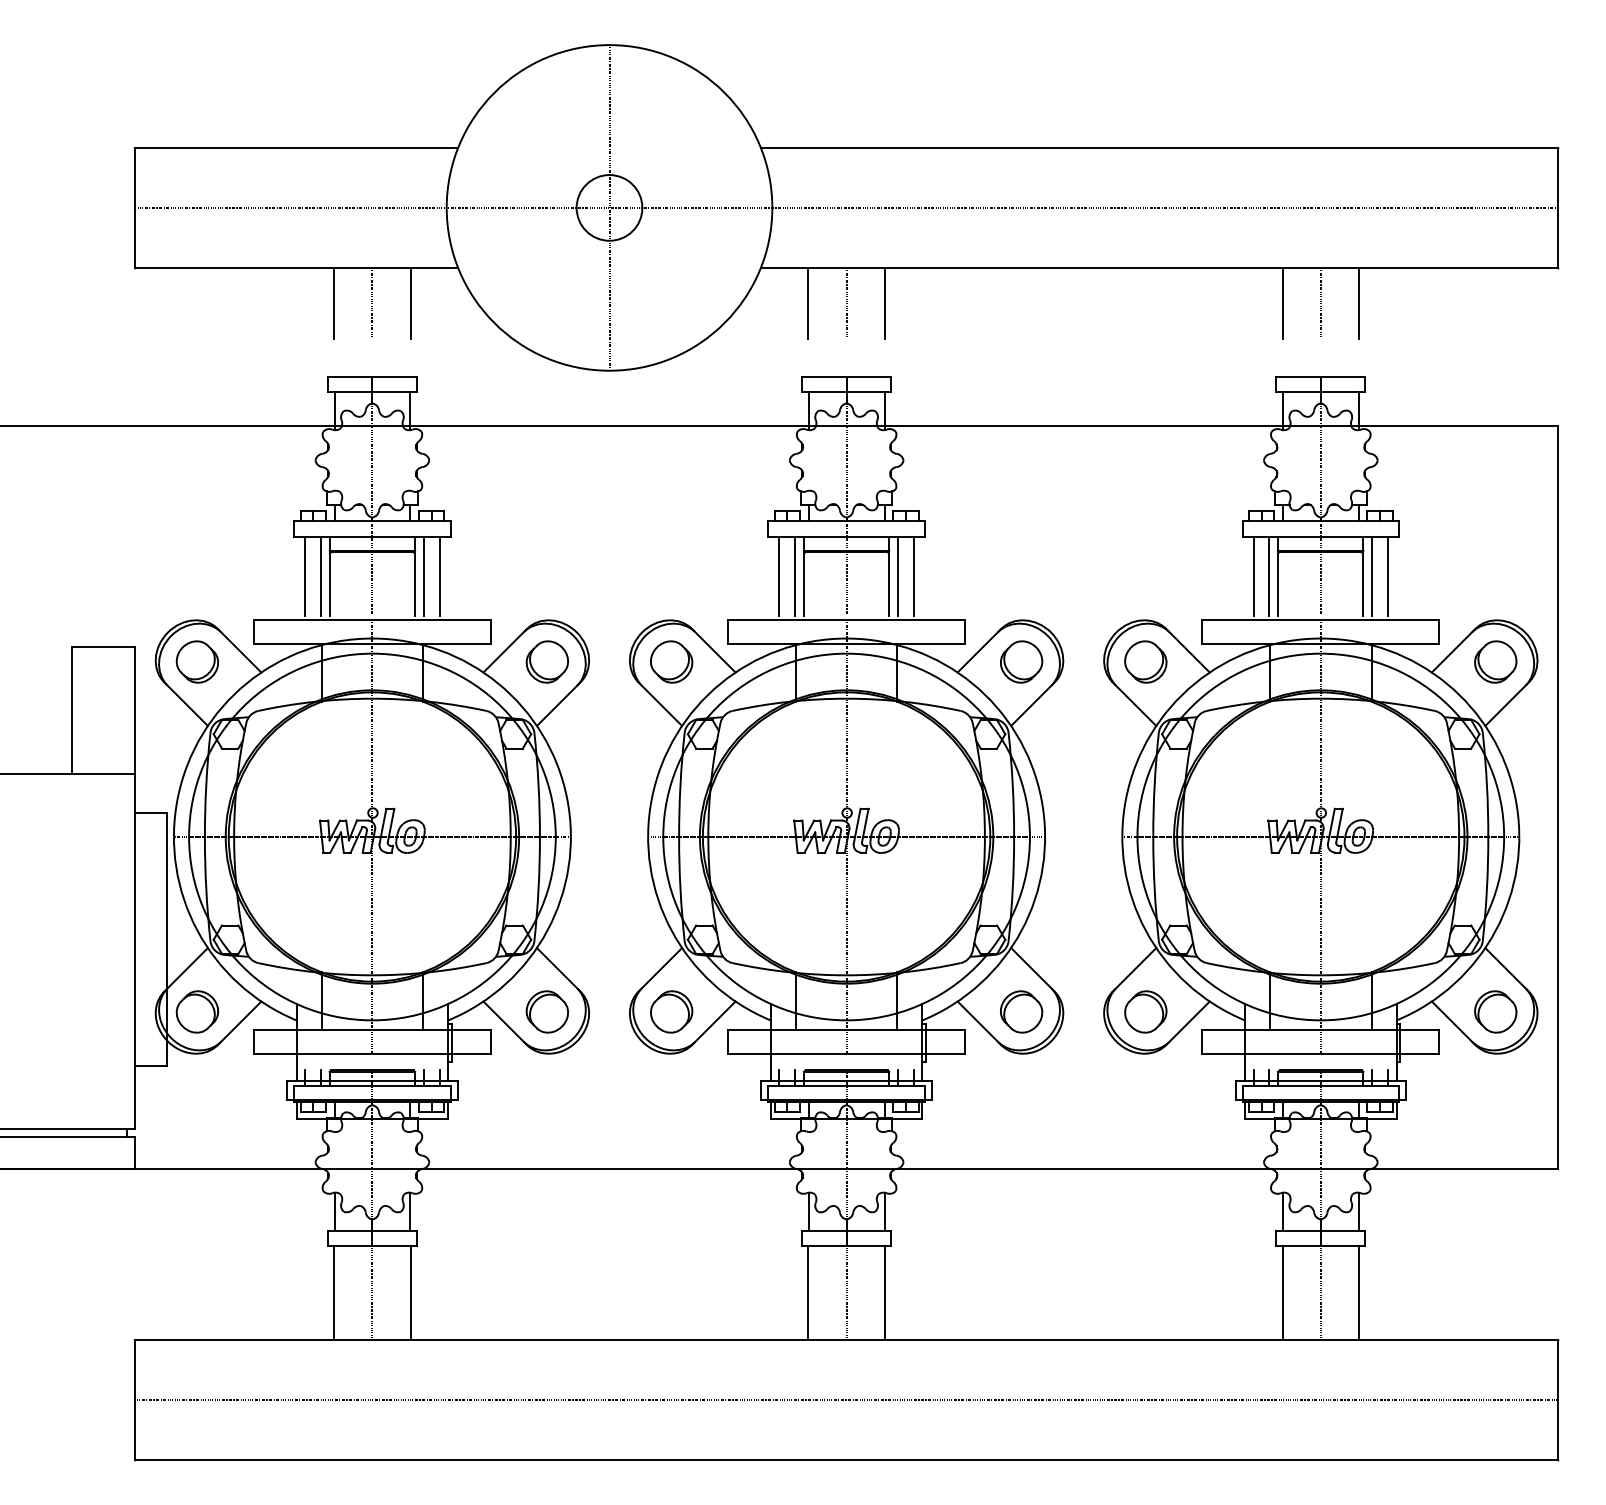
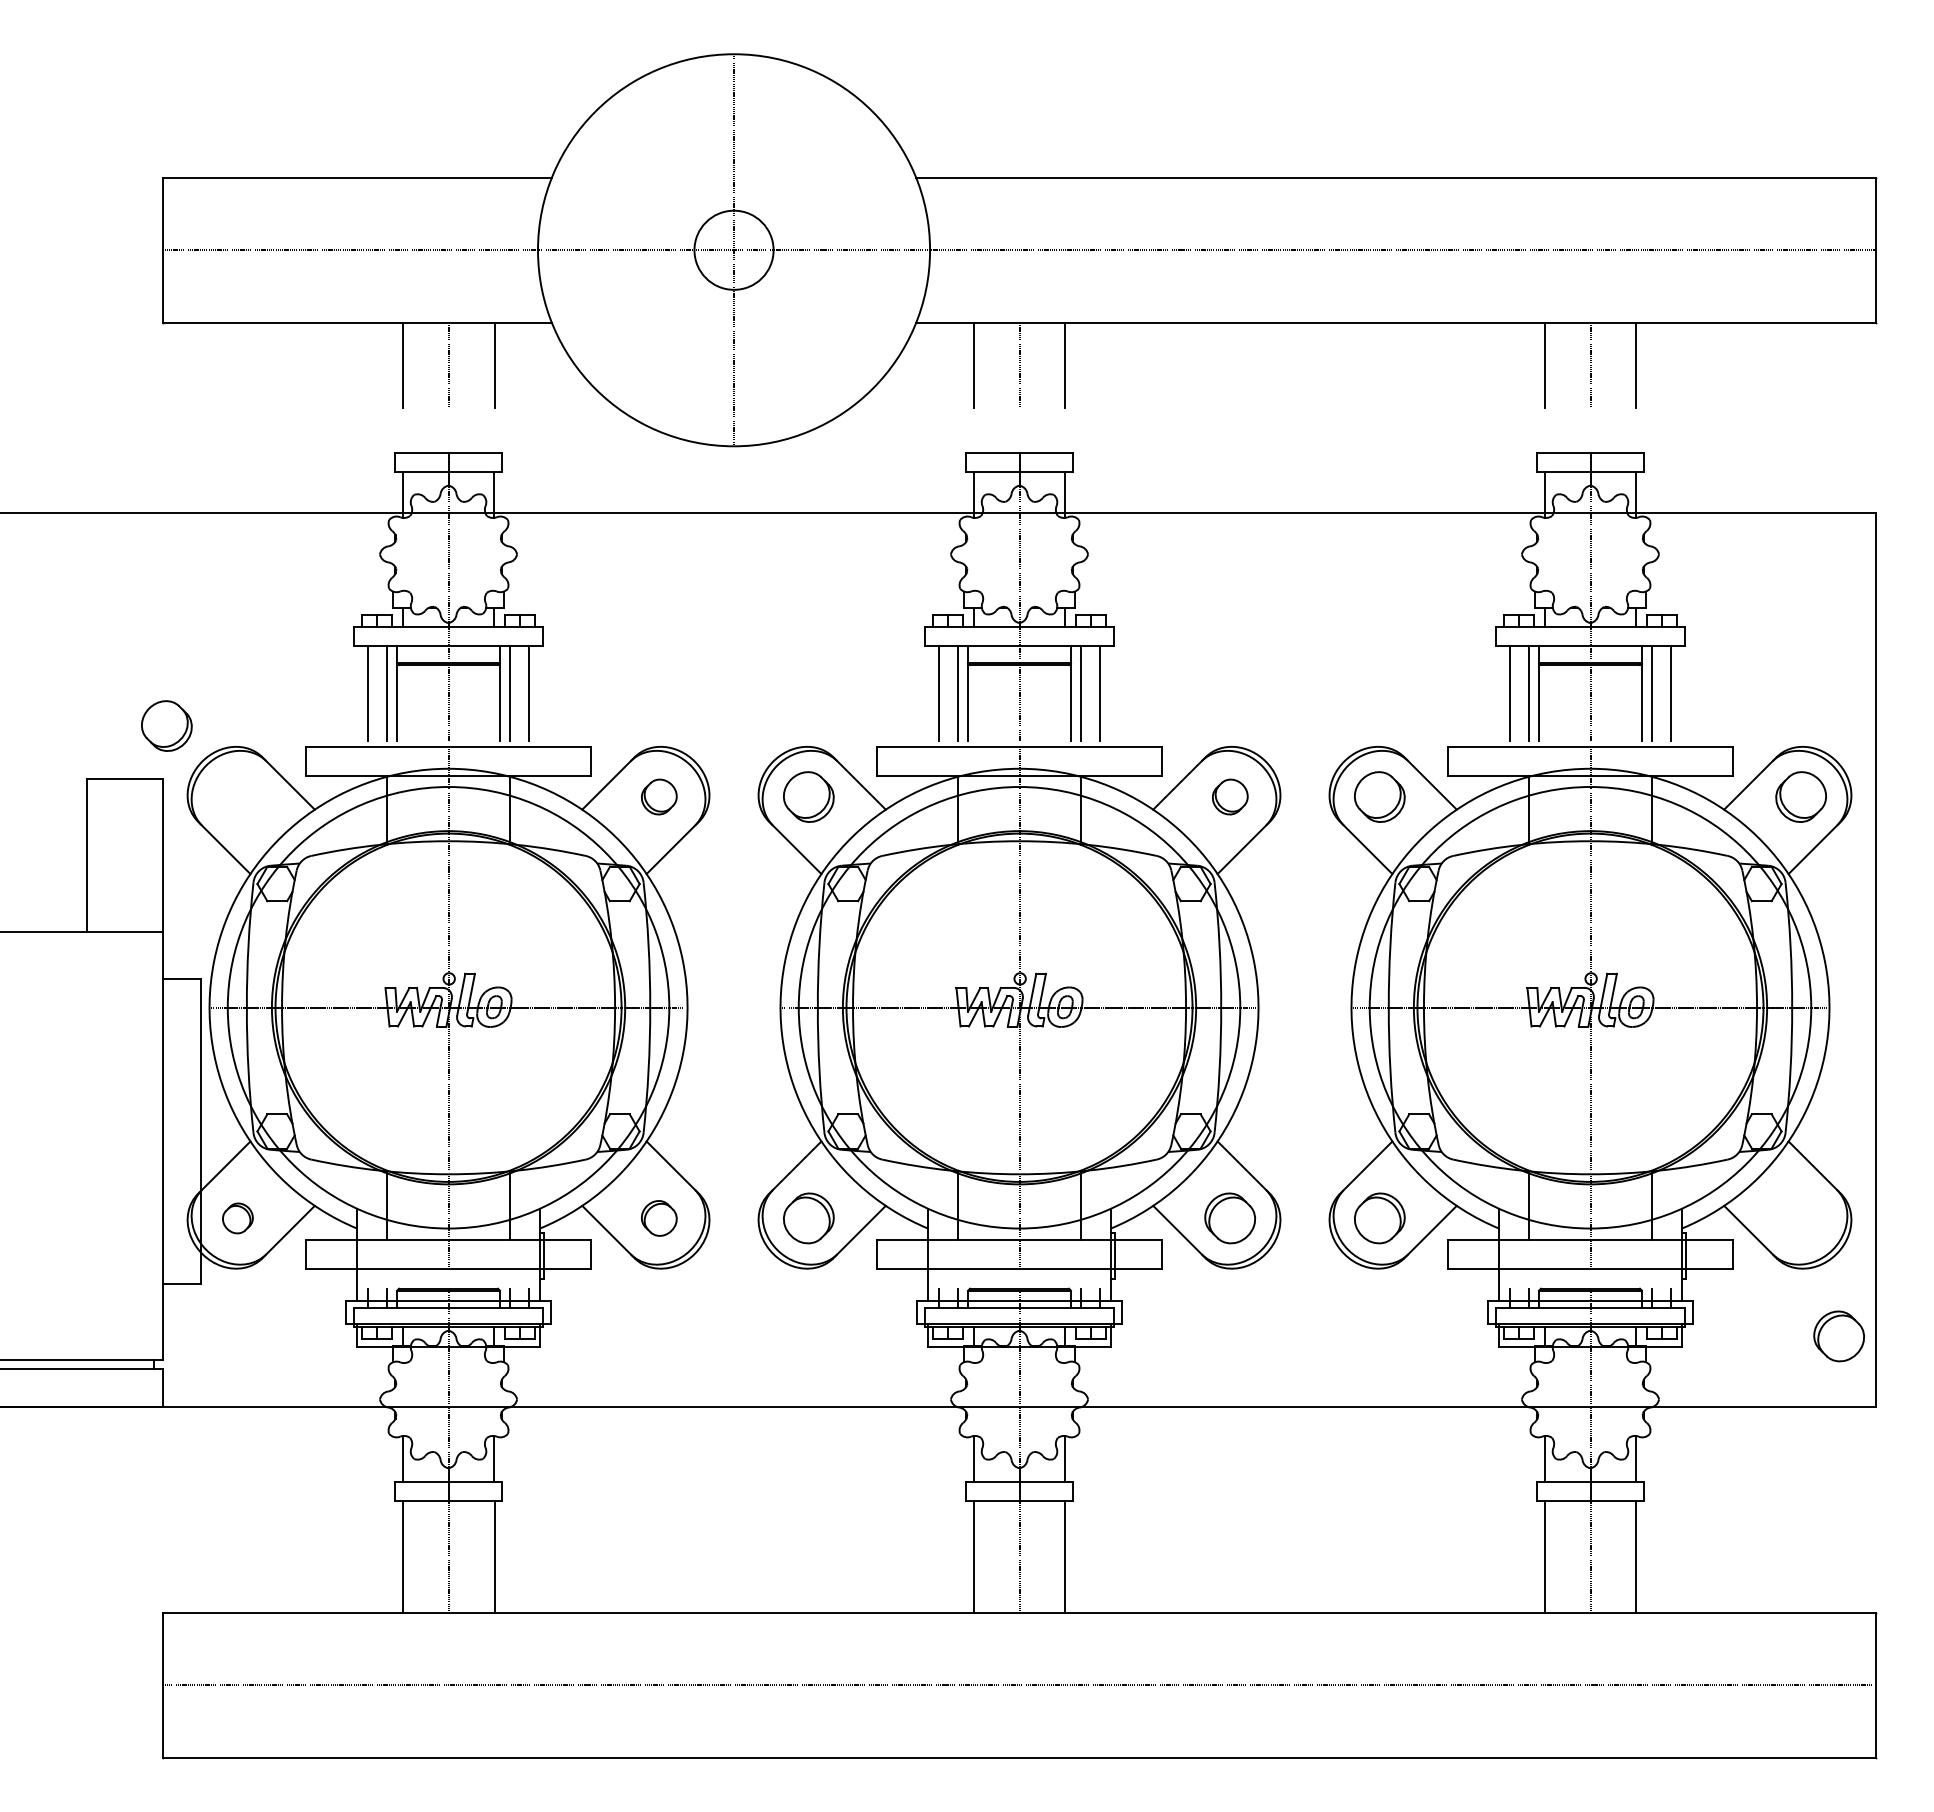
part: (197, 661) -> (166, 725), moved
part: (547, 661) -> (659, 796), size x0.7
part: (1021, 661) -> (1230, 796), size x0.7
part: (197, 1012) -> (237, 1218), size x0.6
part: (547, 1012) -> (659, 1218), size x0.7
part: (1495, 1012) -> (1838, 1336), moved

